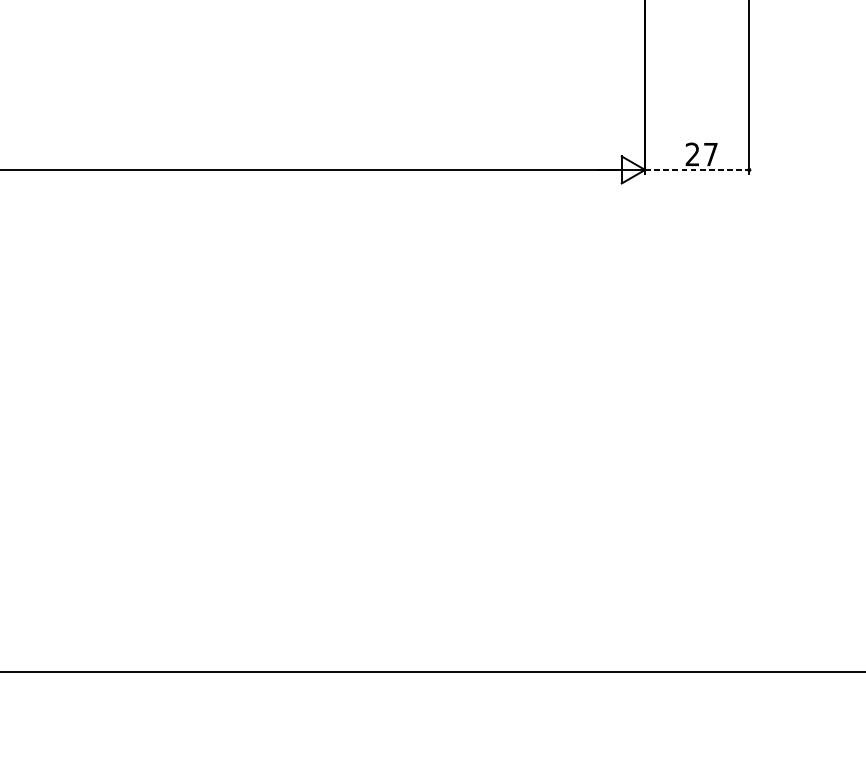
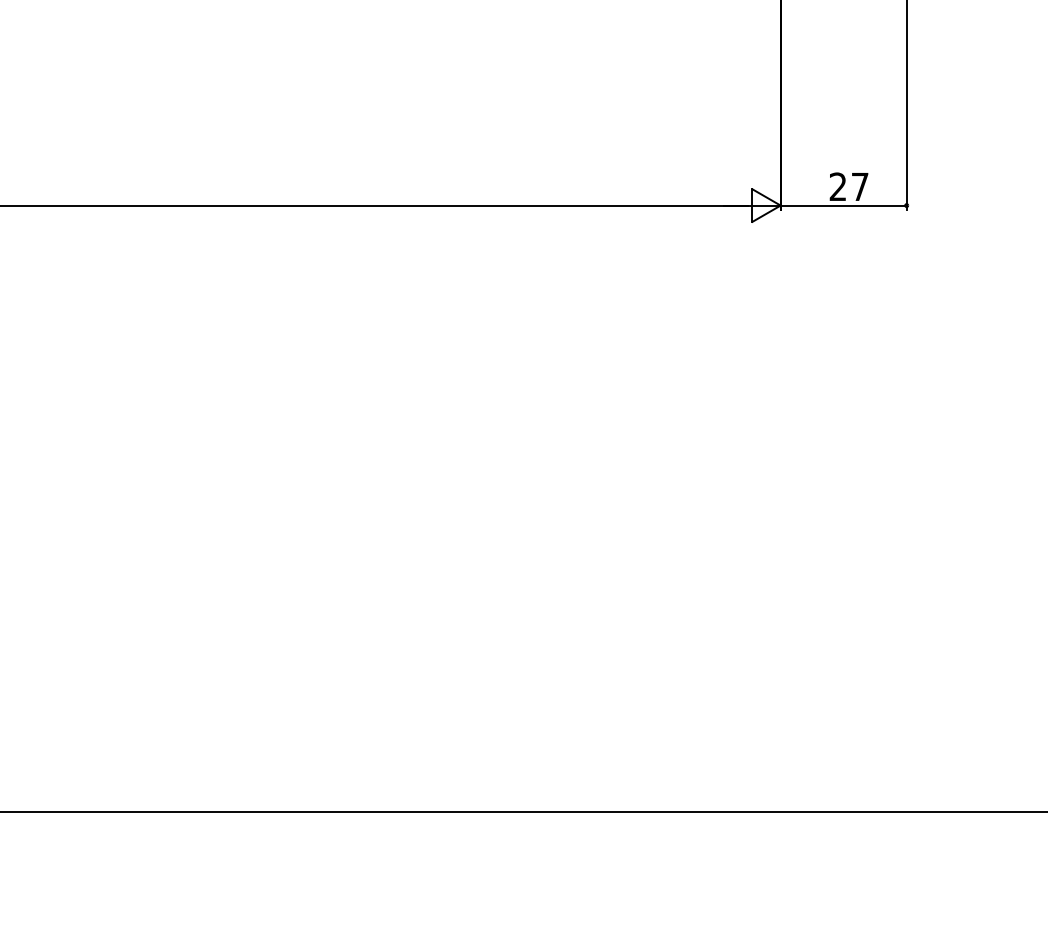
line: (697, 169) -> (843, 205), dashed -> solid

